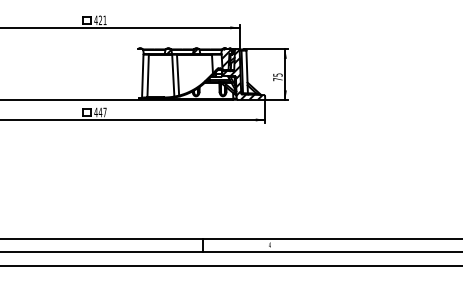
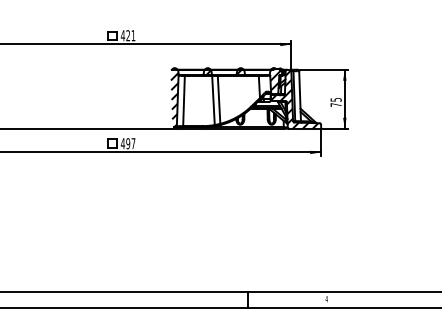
hatch: (140, 73) -> (175, 97), added
text: (100, 112) -> (128, 143), 447 -> 497

